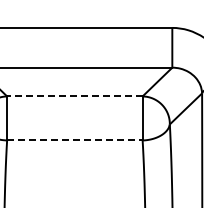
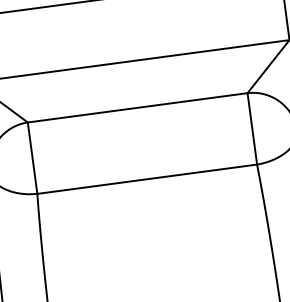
line: (74, 96) -> (137, 107), dashed -> solid
line: (74, 140) -> (146, 179), dashed -> solid

